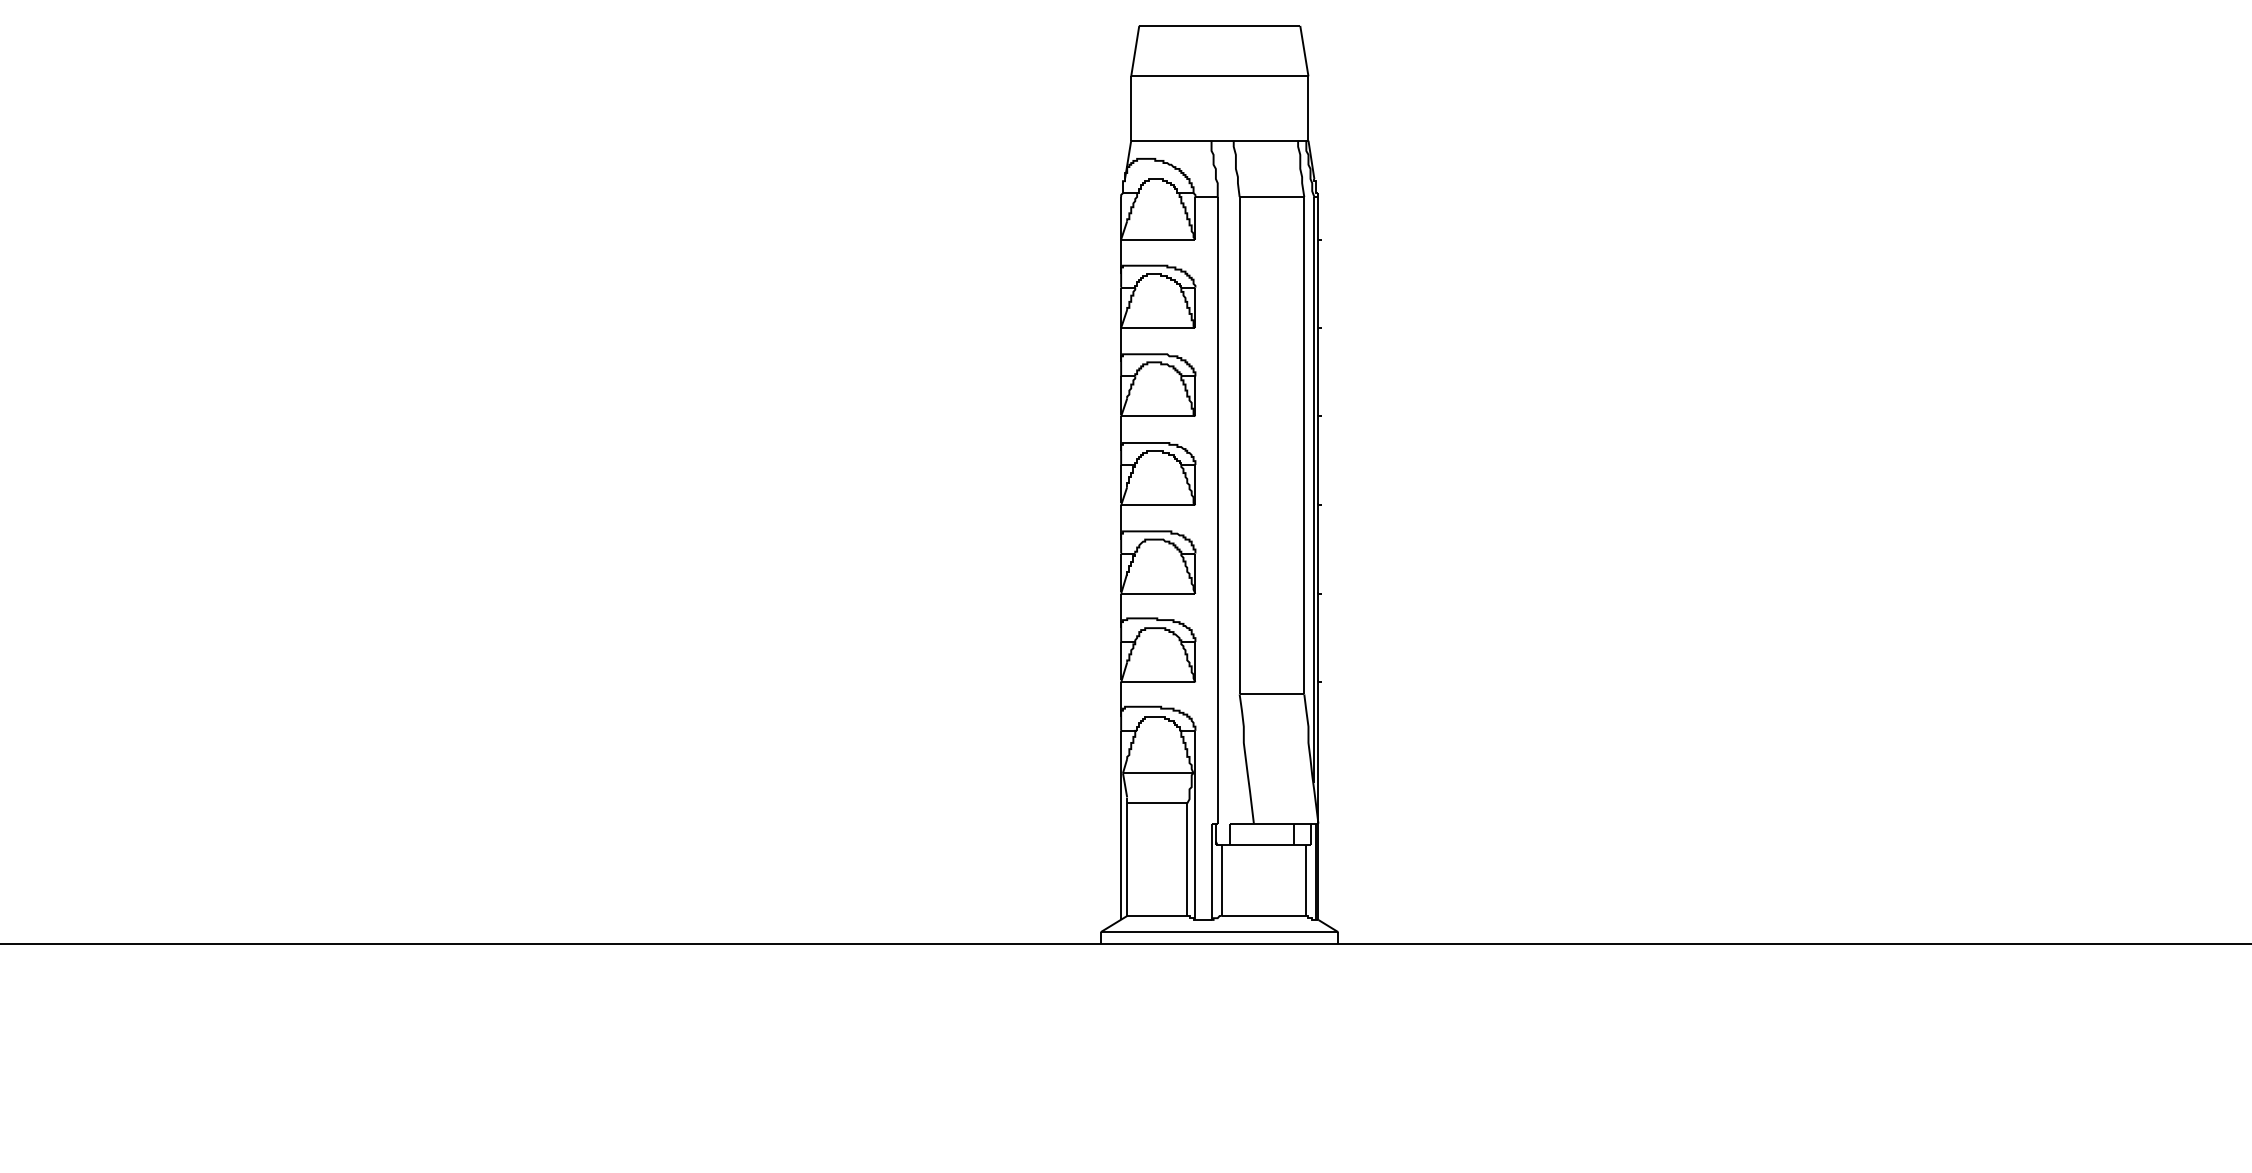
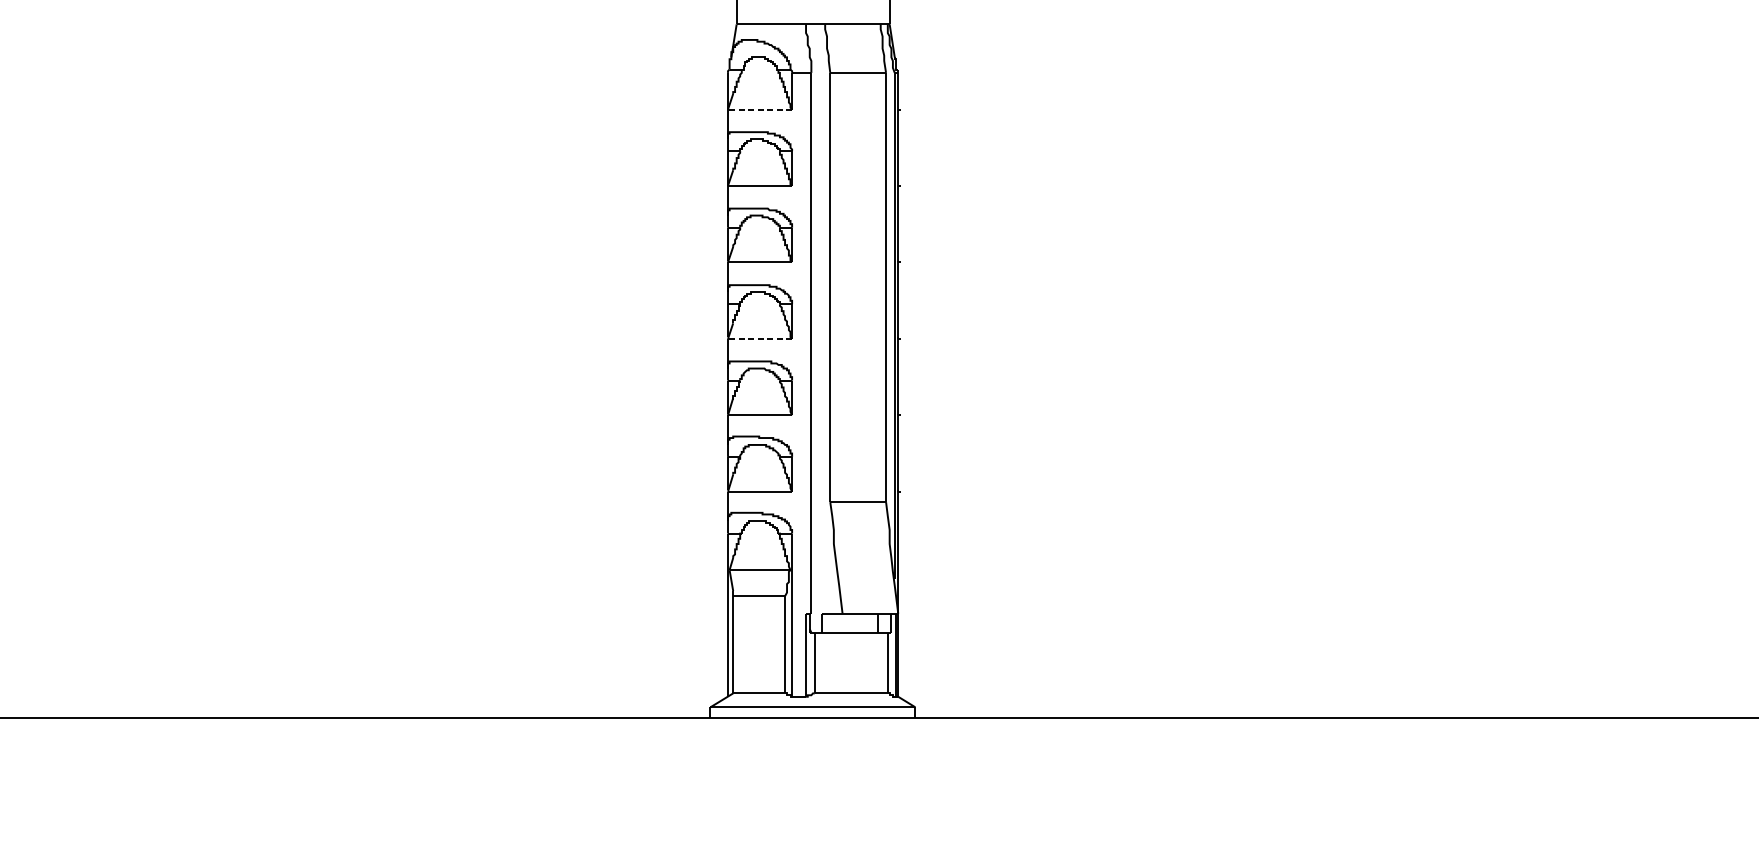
line: (1157, 239) -> (759, 109), solid -> dashed
line: (1157, 505) -> (759, 339), solid -> dashed

